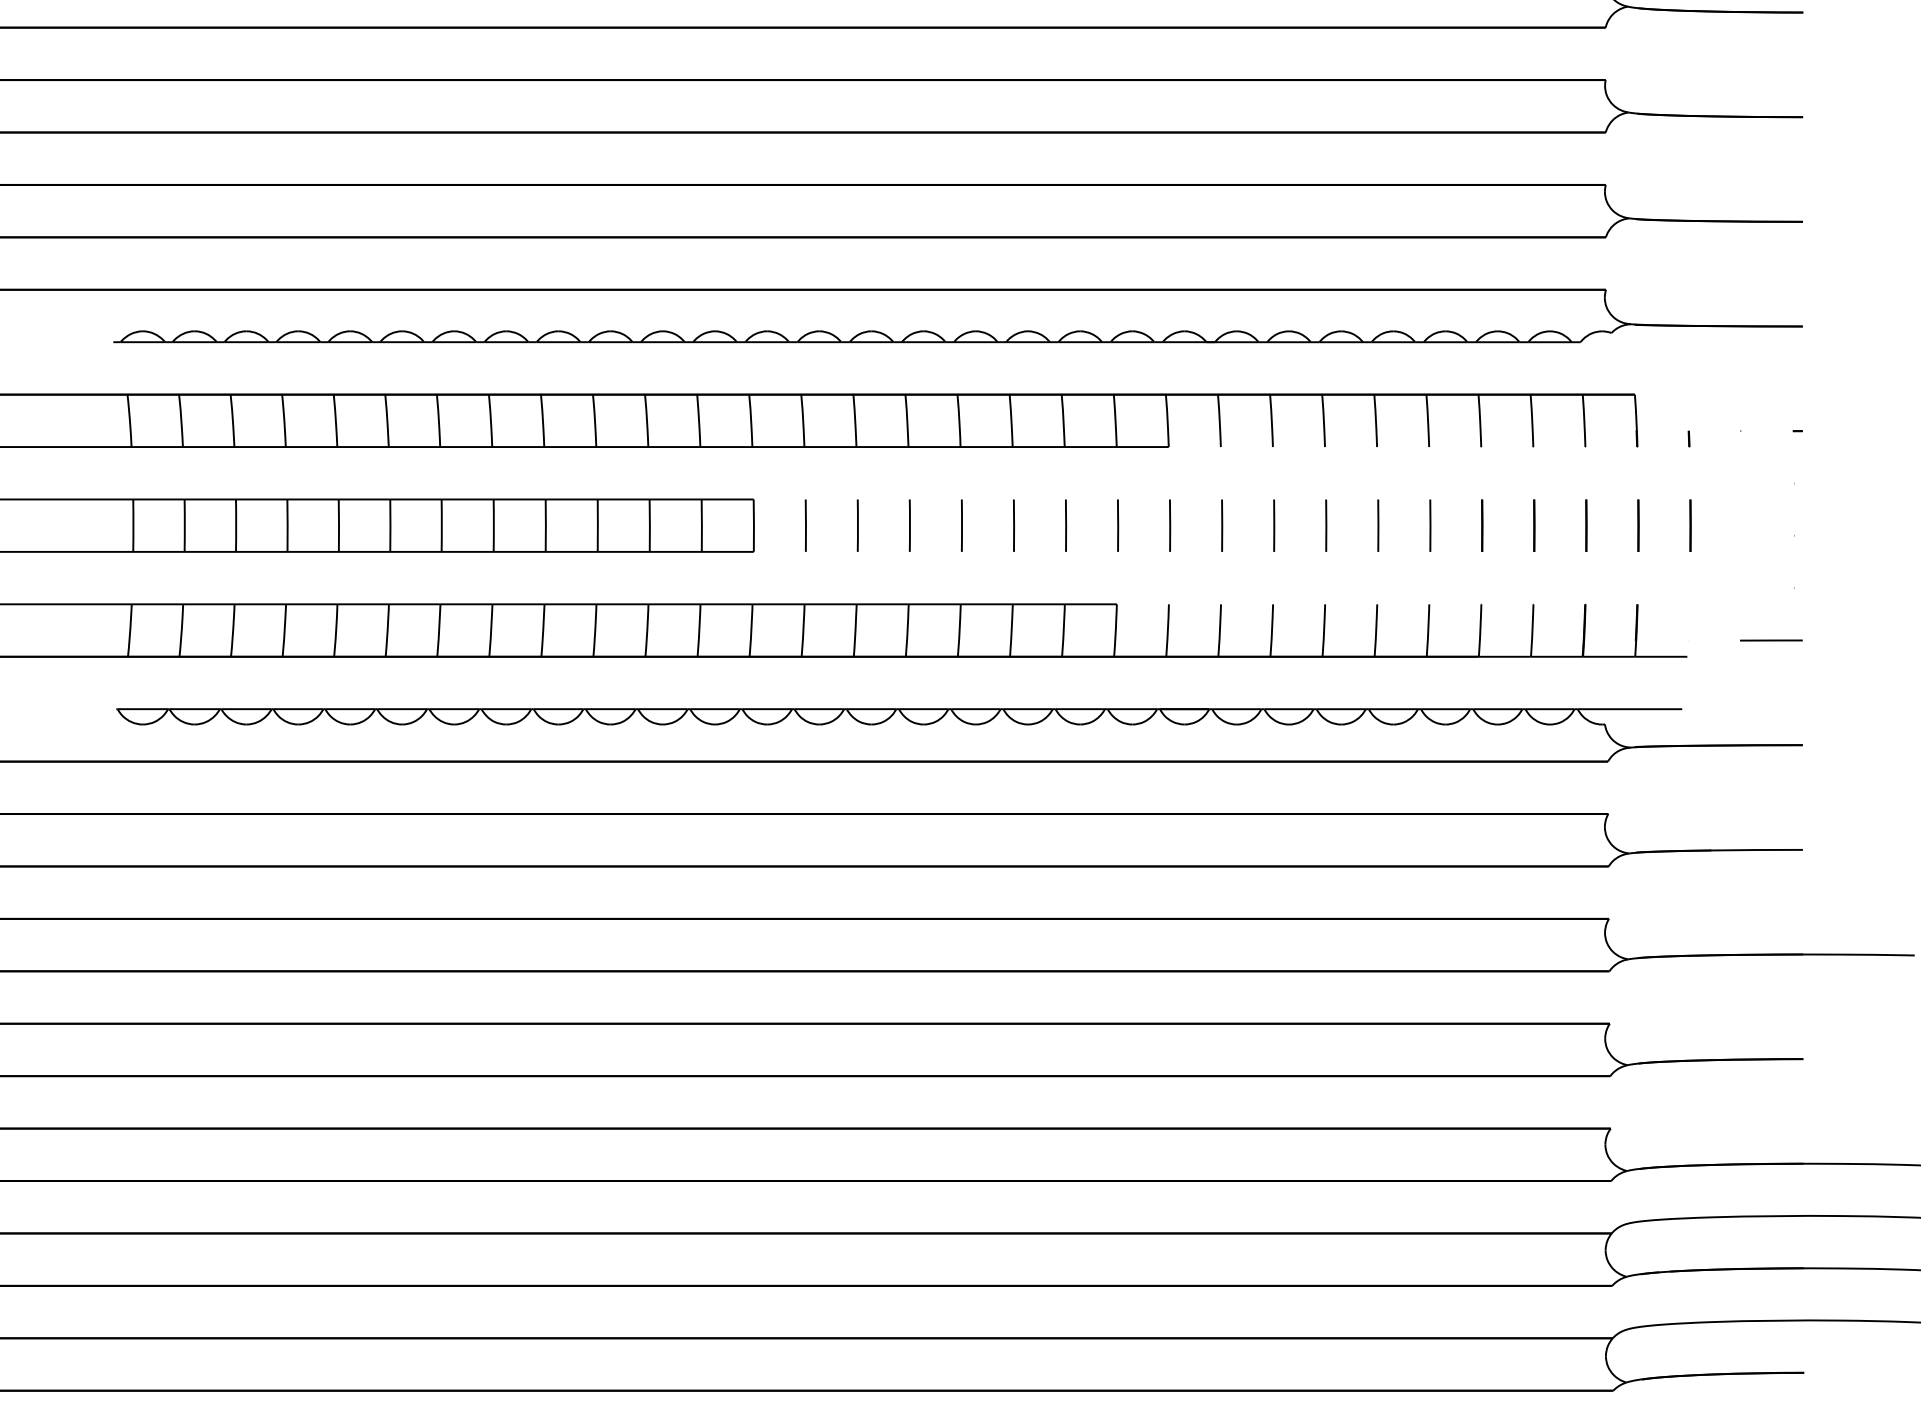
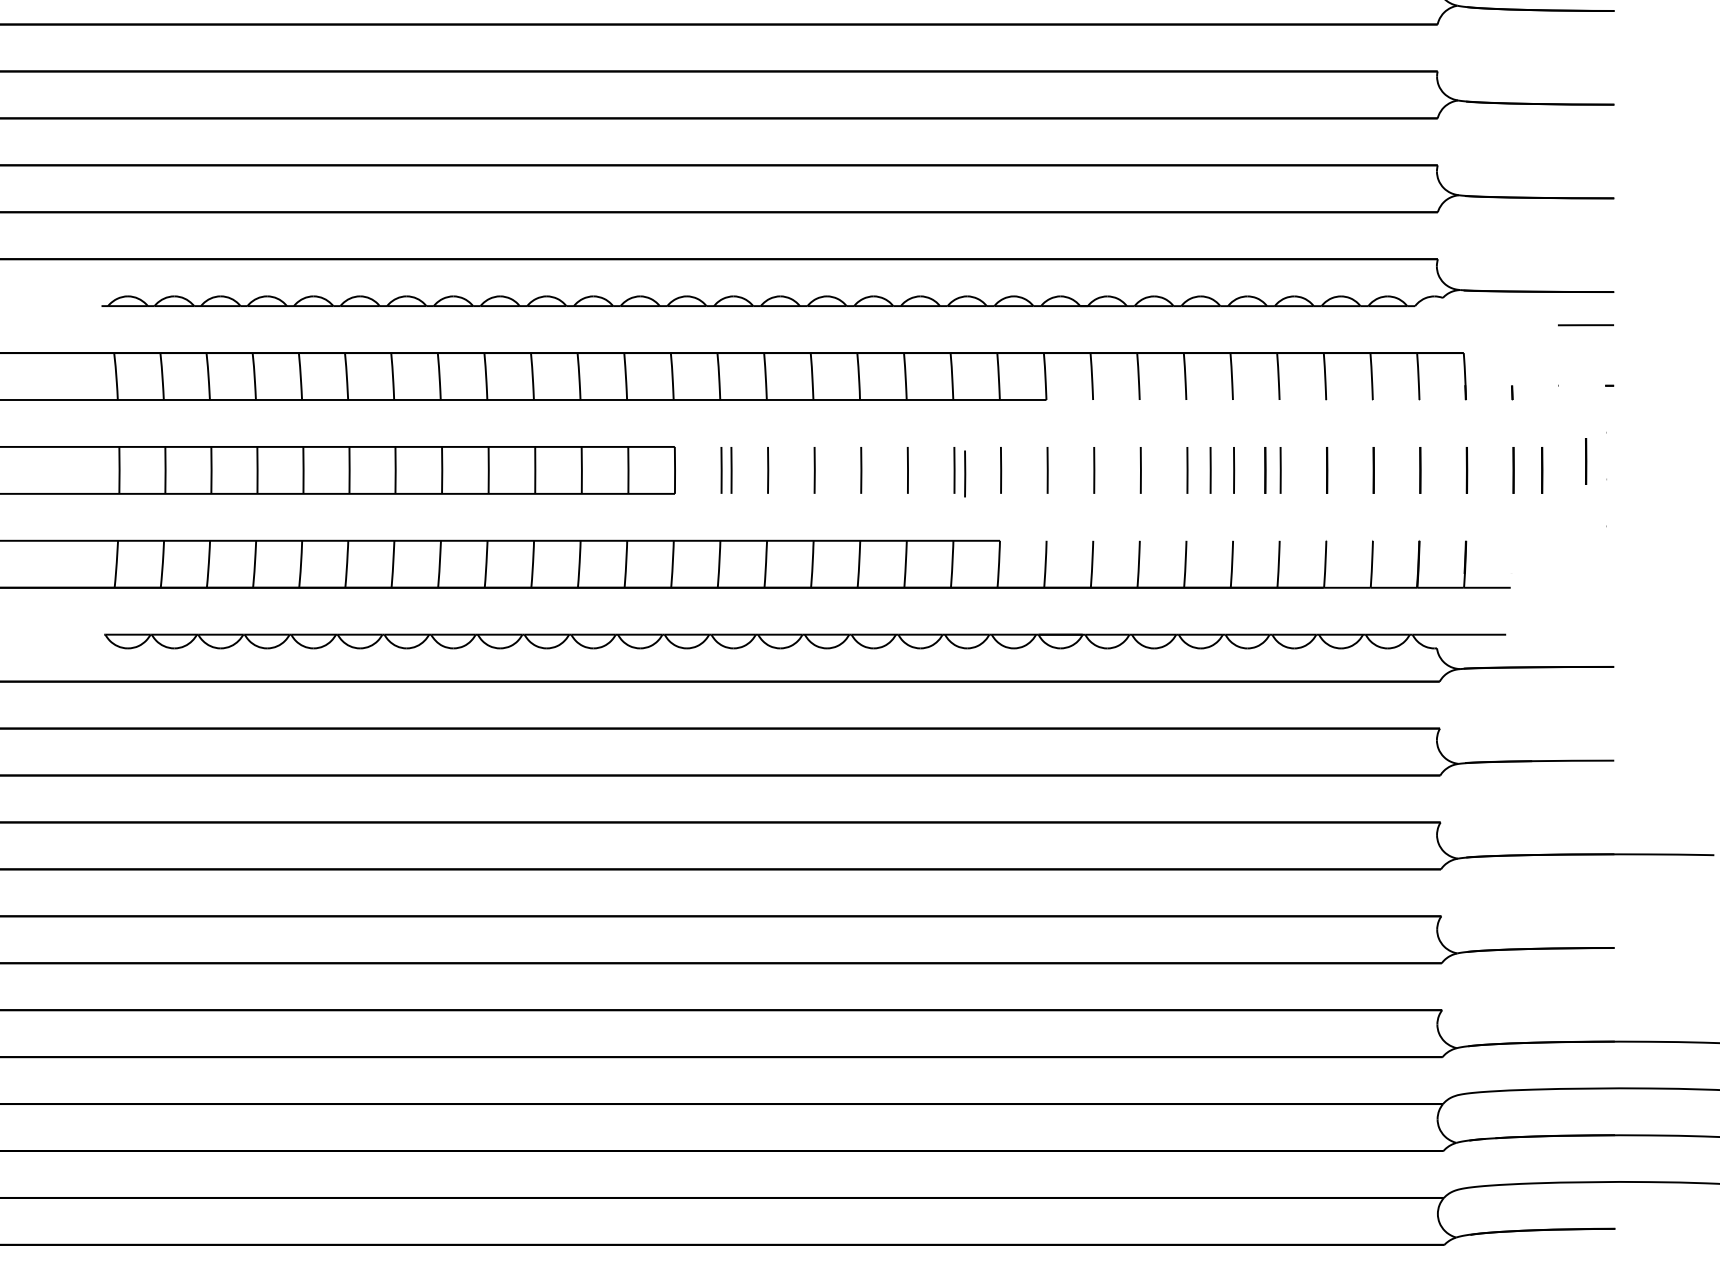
line: (1771, 515) -> (1586, 461), added
line: (816, 525) -> (731, 470), added
line: (1352, 525) -> (1210, 470), added
line: (1413, 525) -> (1265, 470), added
line: (1722, 525) -> (1542, 470), added
line: (1077, 529) -> (964, 473), added
line: (1771, 640) -> (1586, 325), moved

